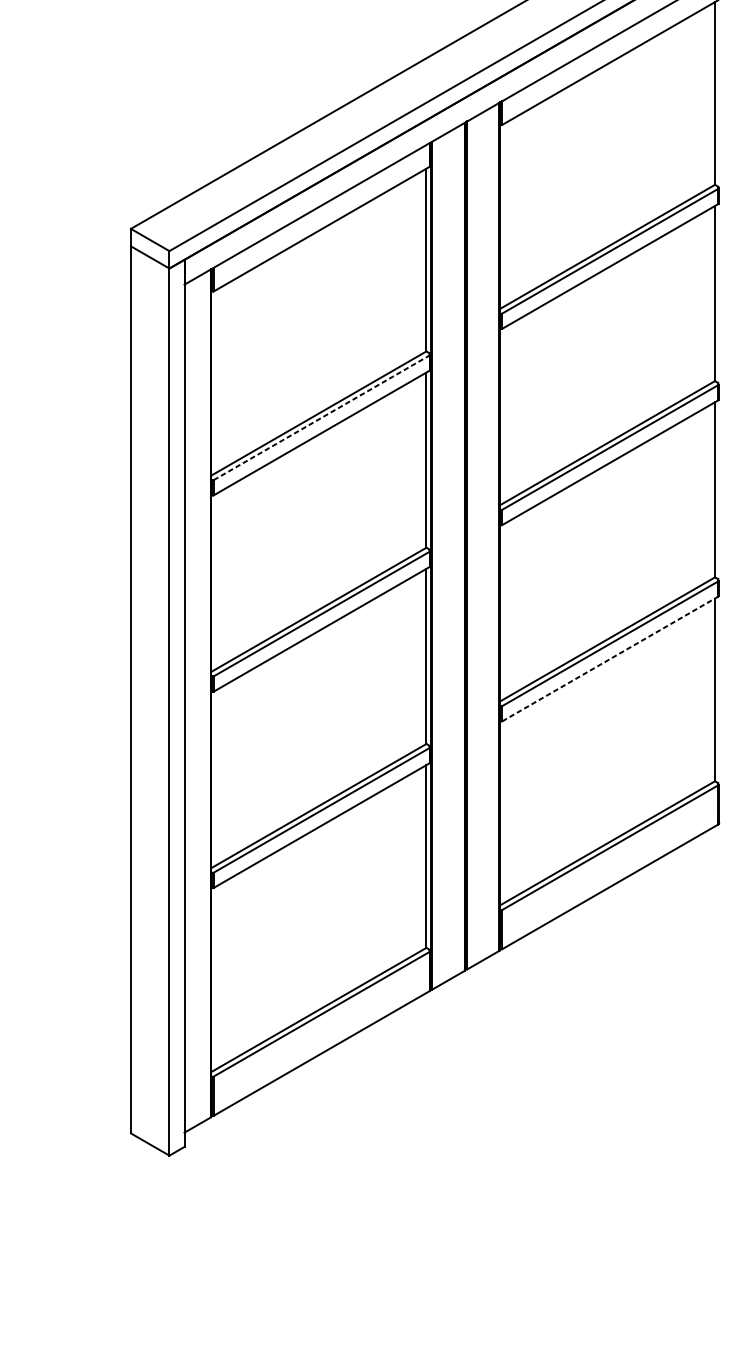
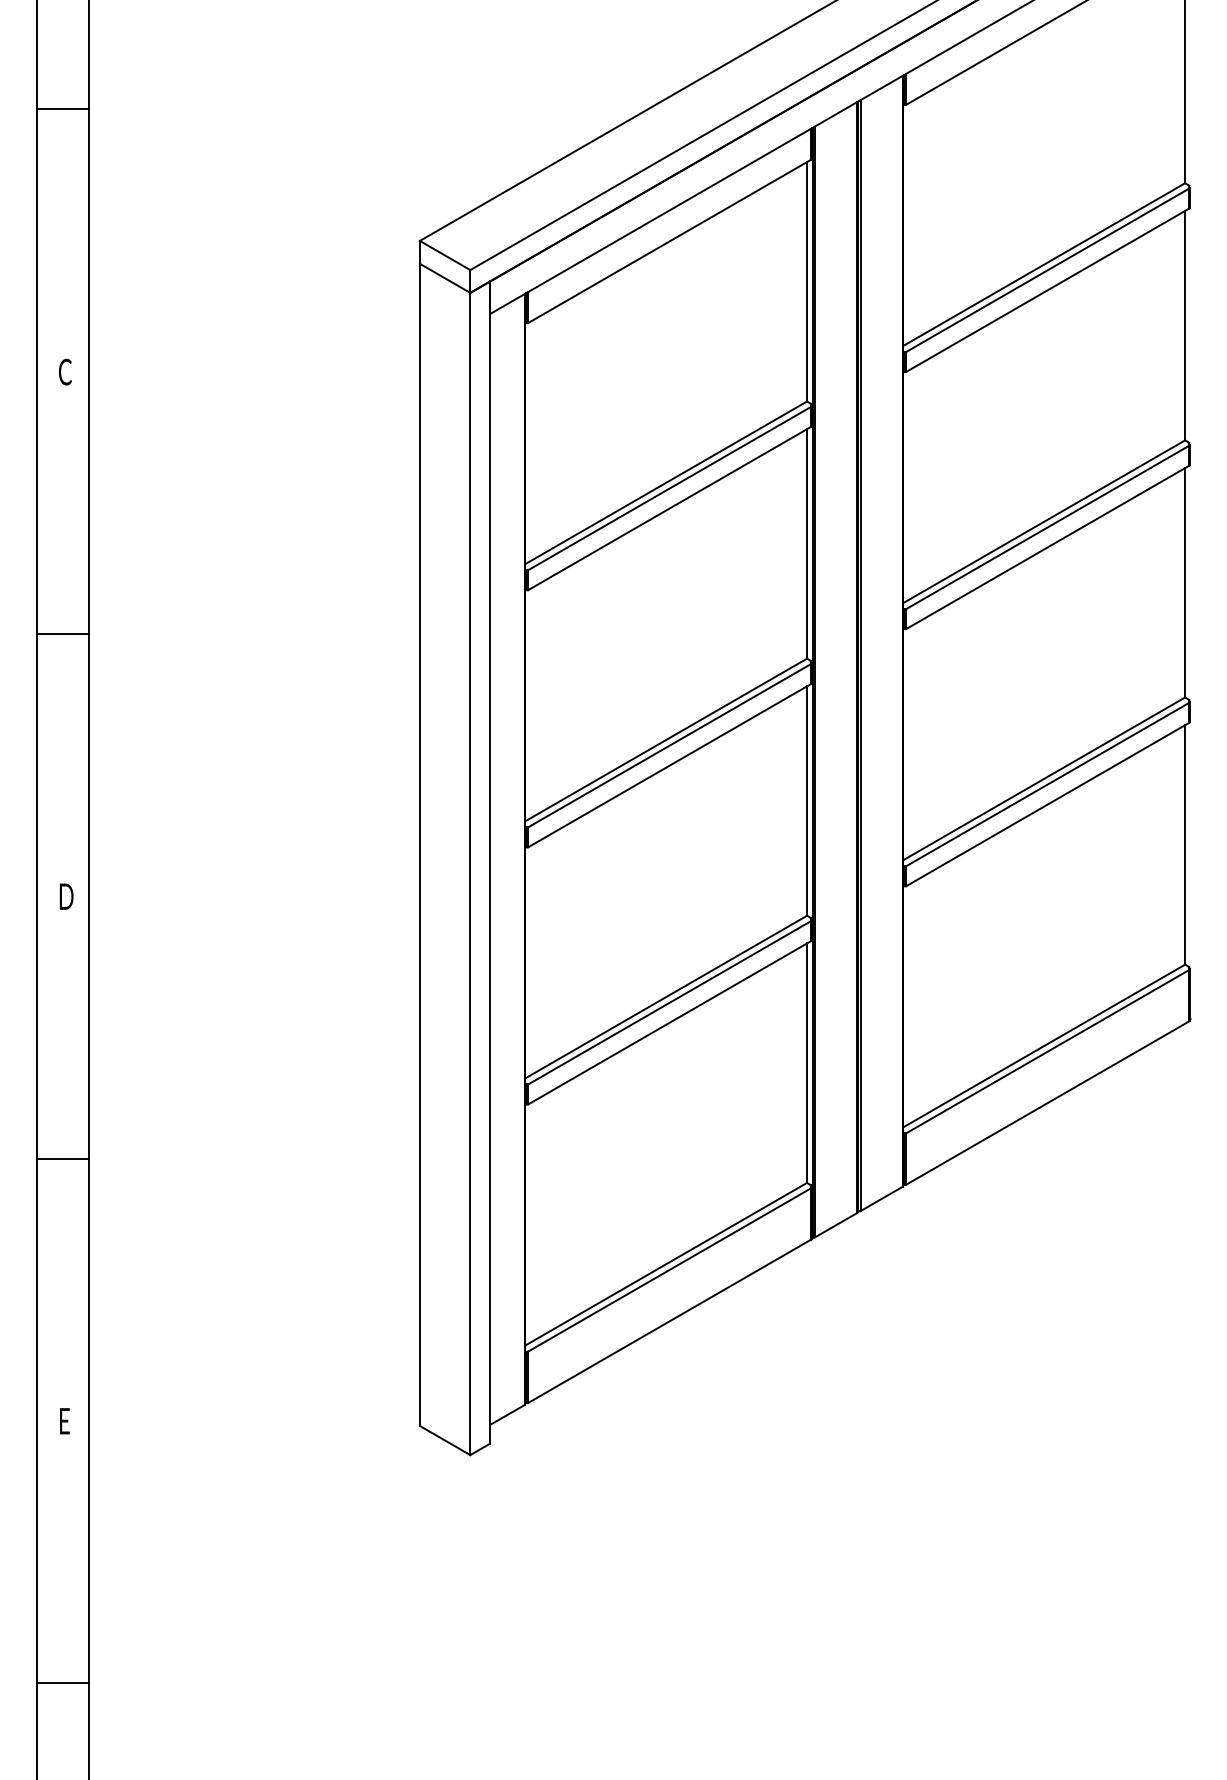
line: (322, 417) -> (670, 488), dashed -> solid
line: (610, 659) -> (1048, 804), dashed -> solid

